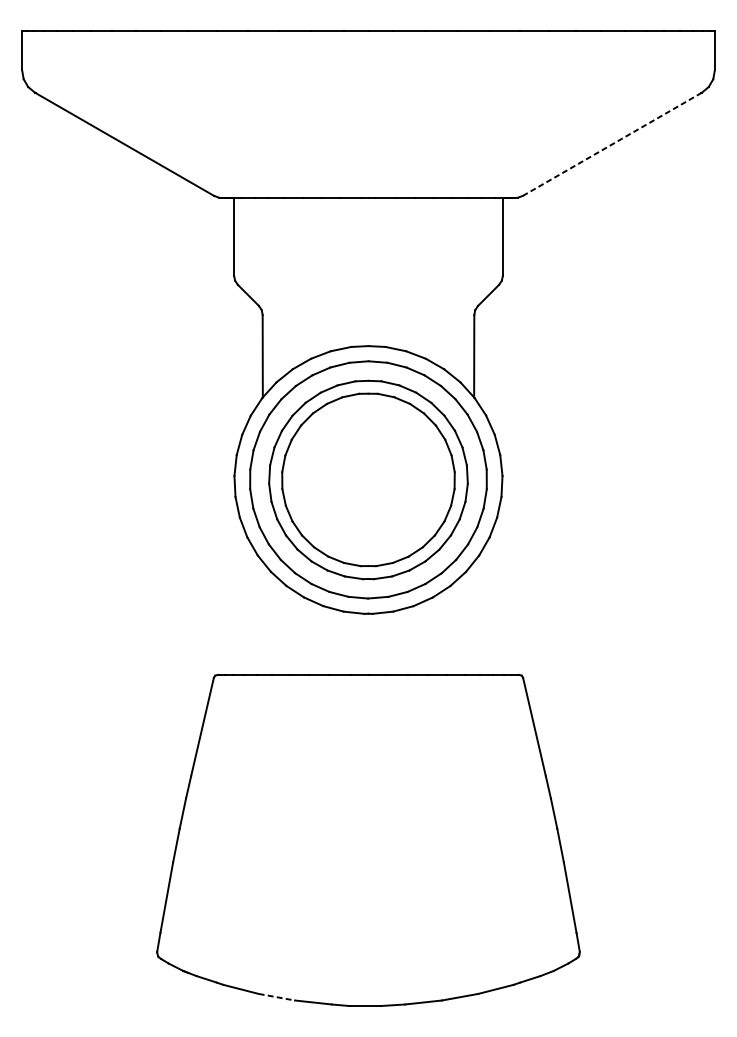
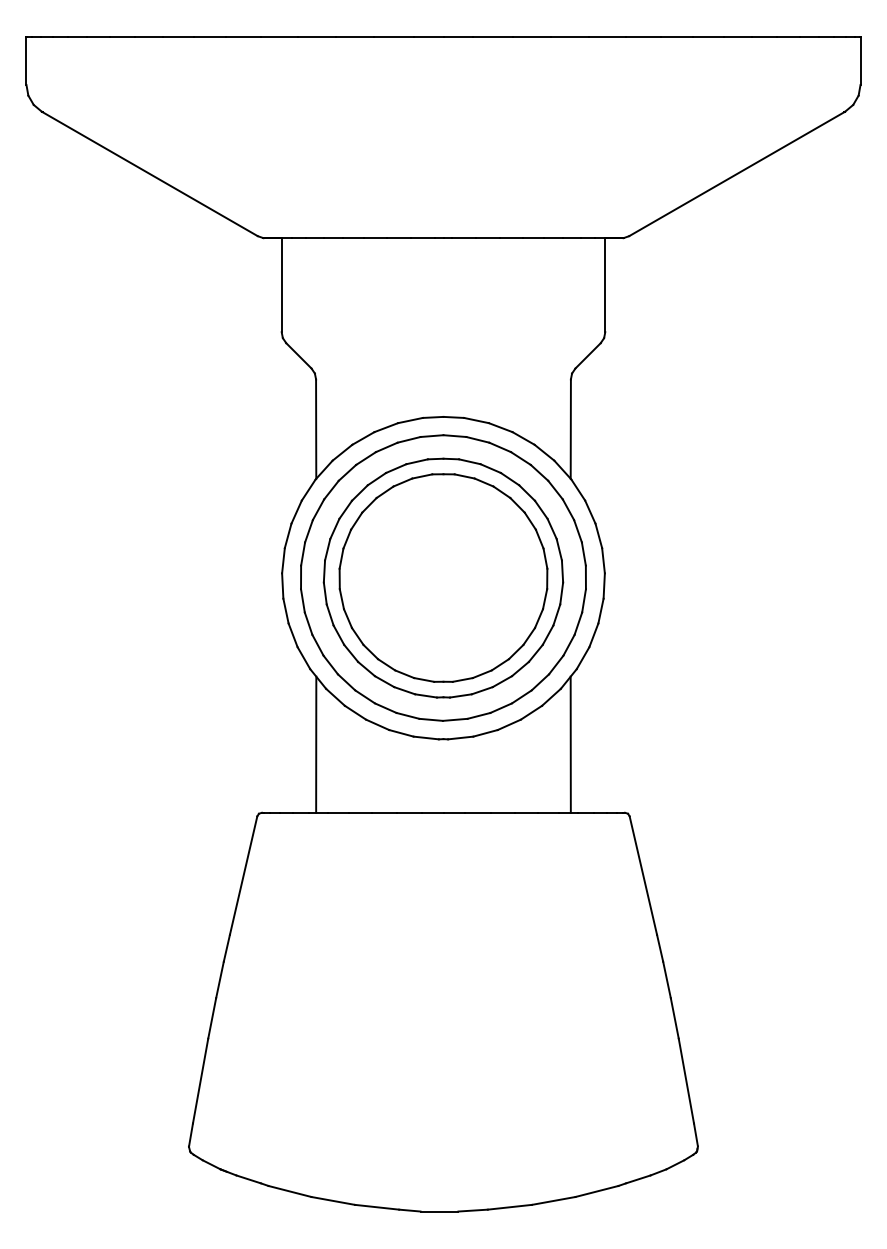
line: (612, 143) -> (737, 173), dashed -> solid
line: (263, 618) -> (316, 744), added
line: (473, 618) -> (570, 744), added
line: (277, 997) -> (333, 1201), dashed -> solid

